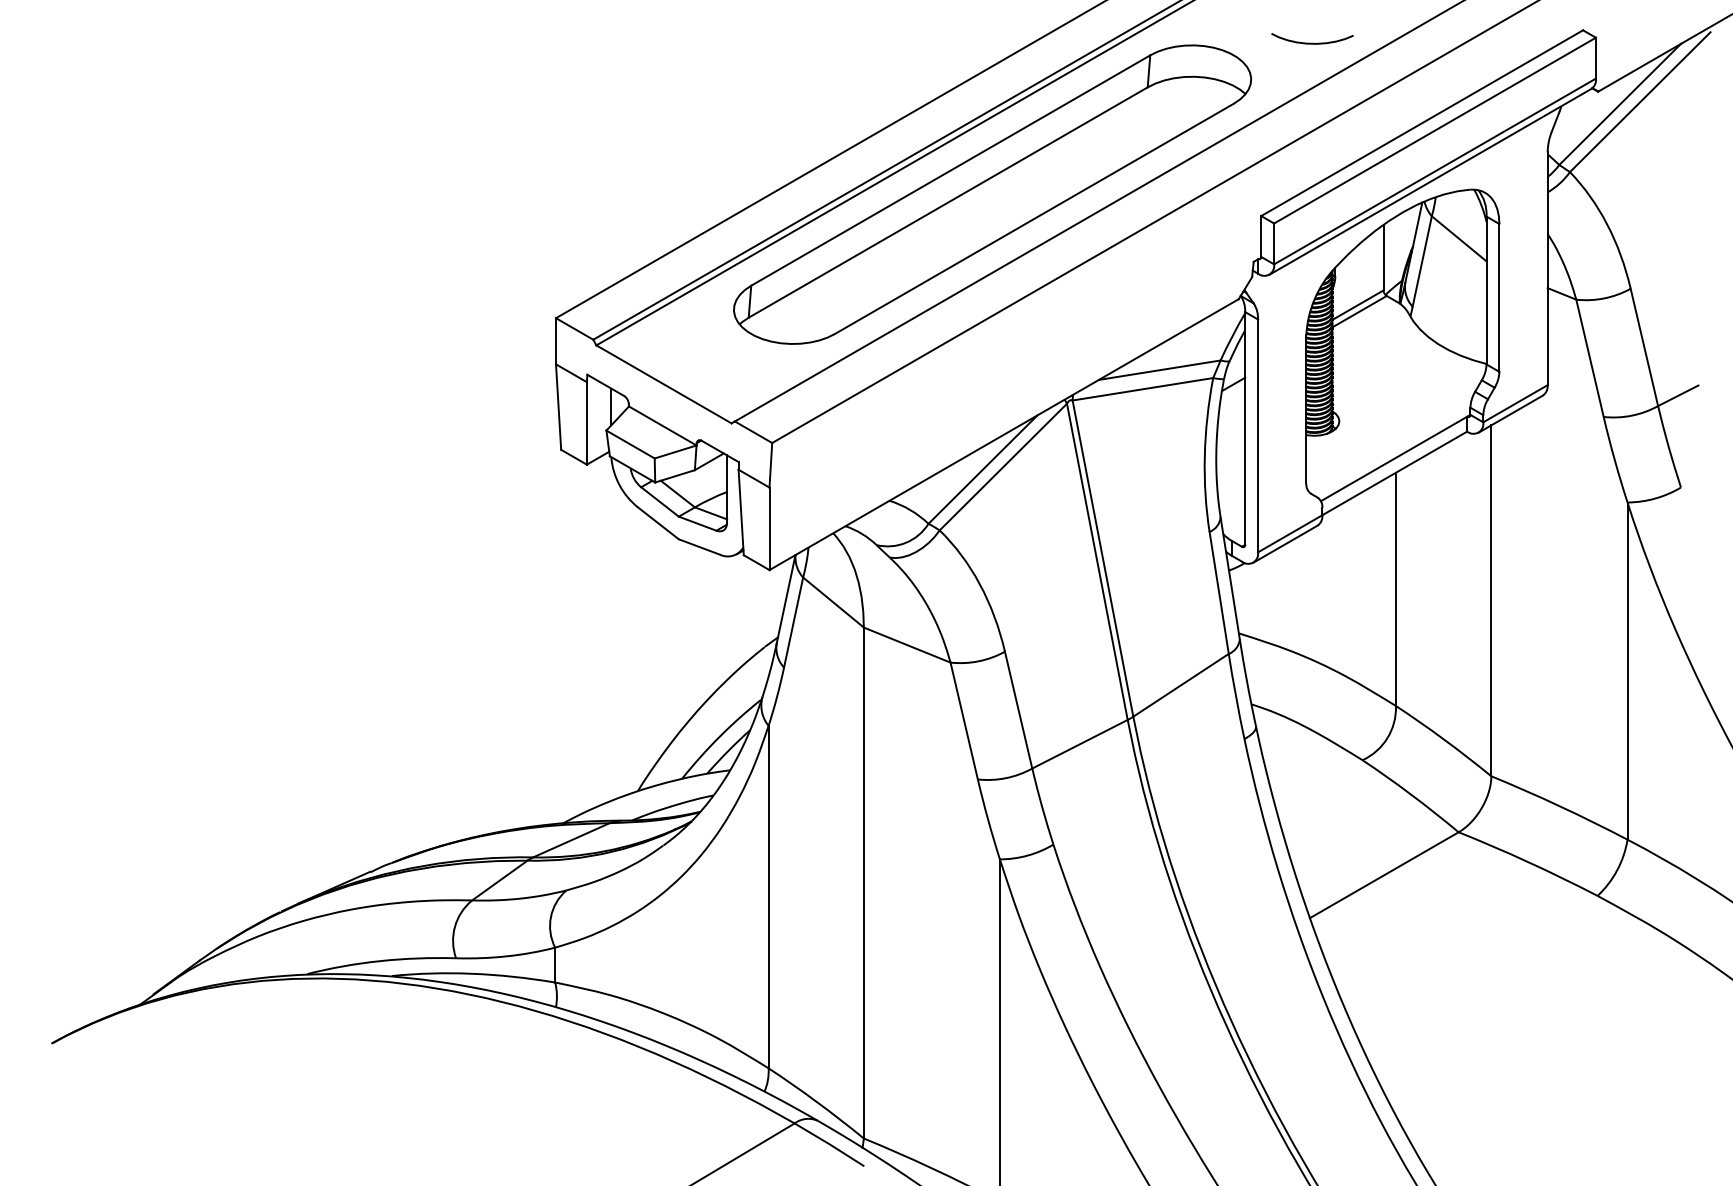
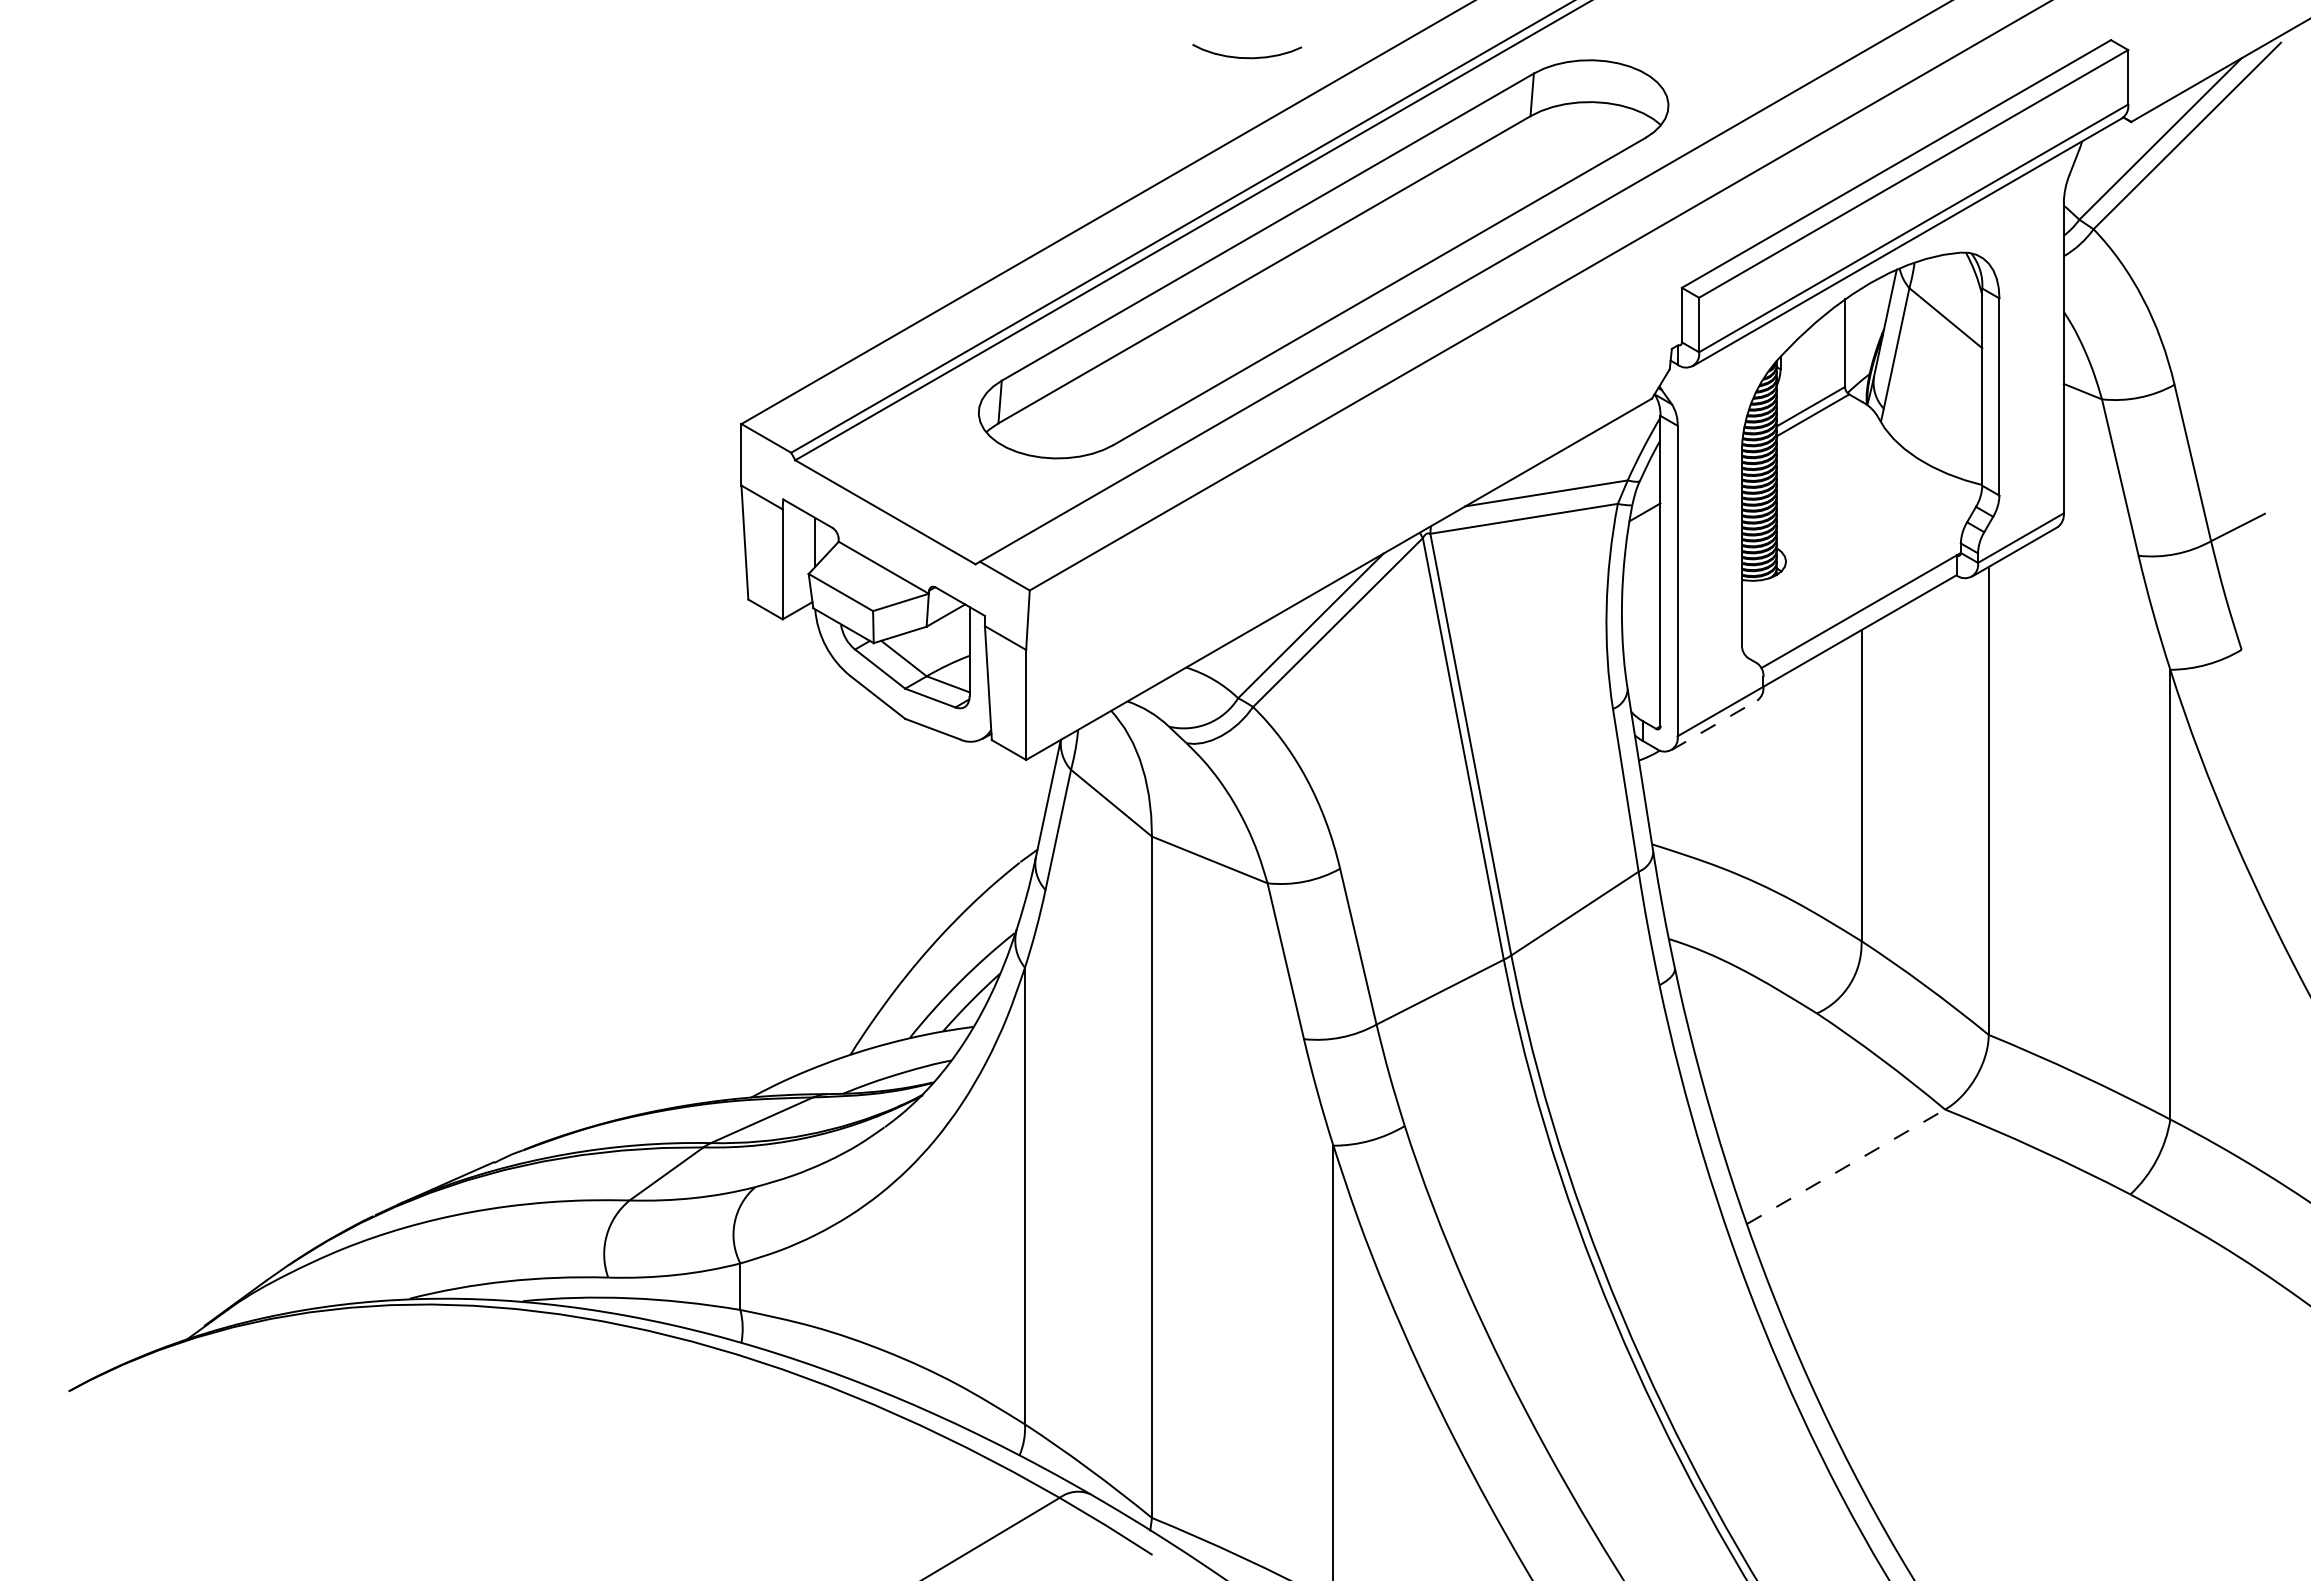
curve: (1311, 43) -> (1246, 57), moved
line: (1285, 544) -> (1714, 725), solid -> dashed
line: (1384, 874) -> (1846, 1166), solid -> dashed

